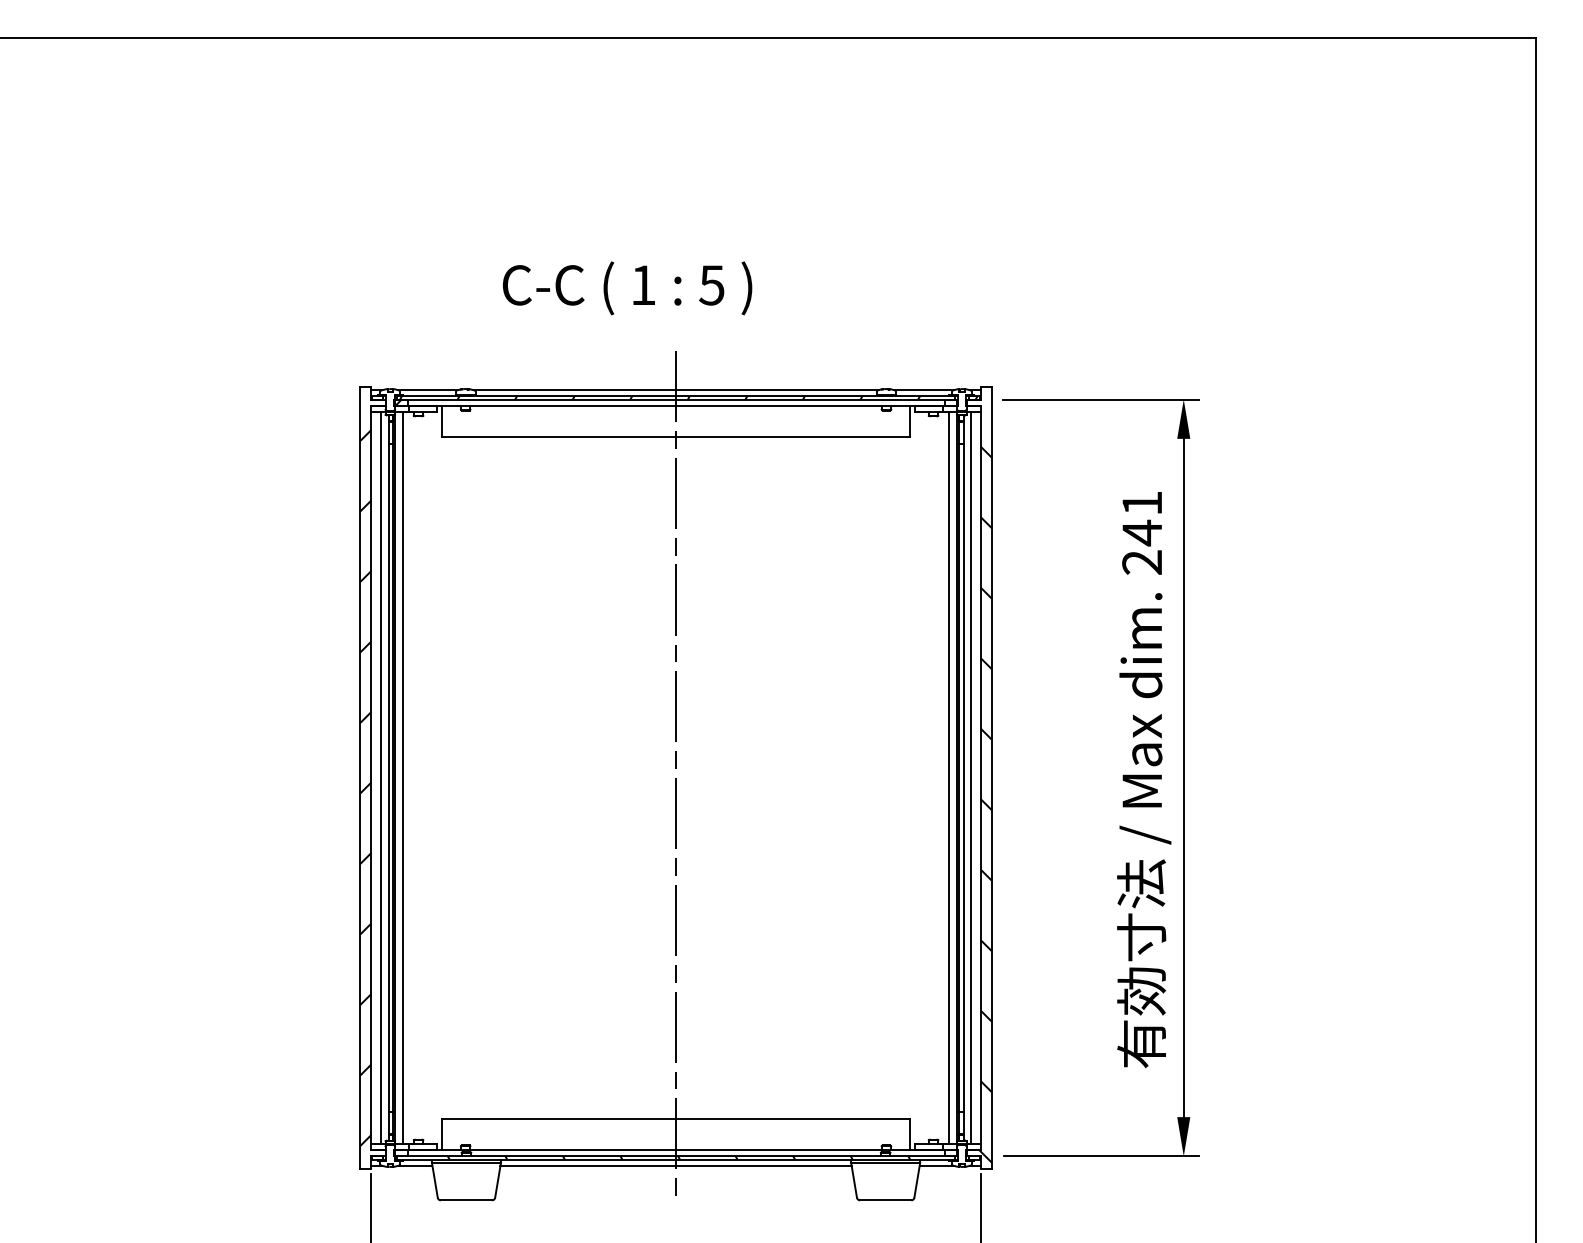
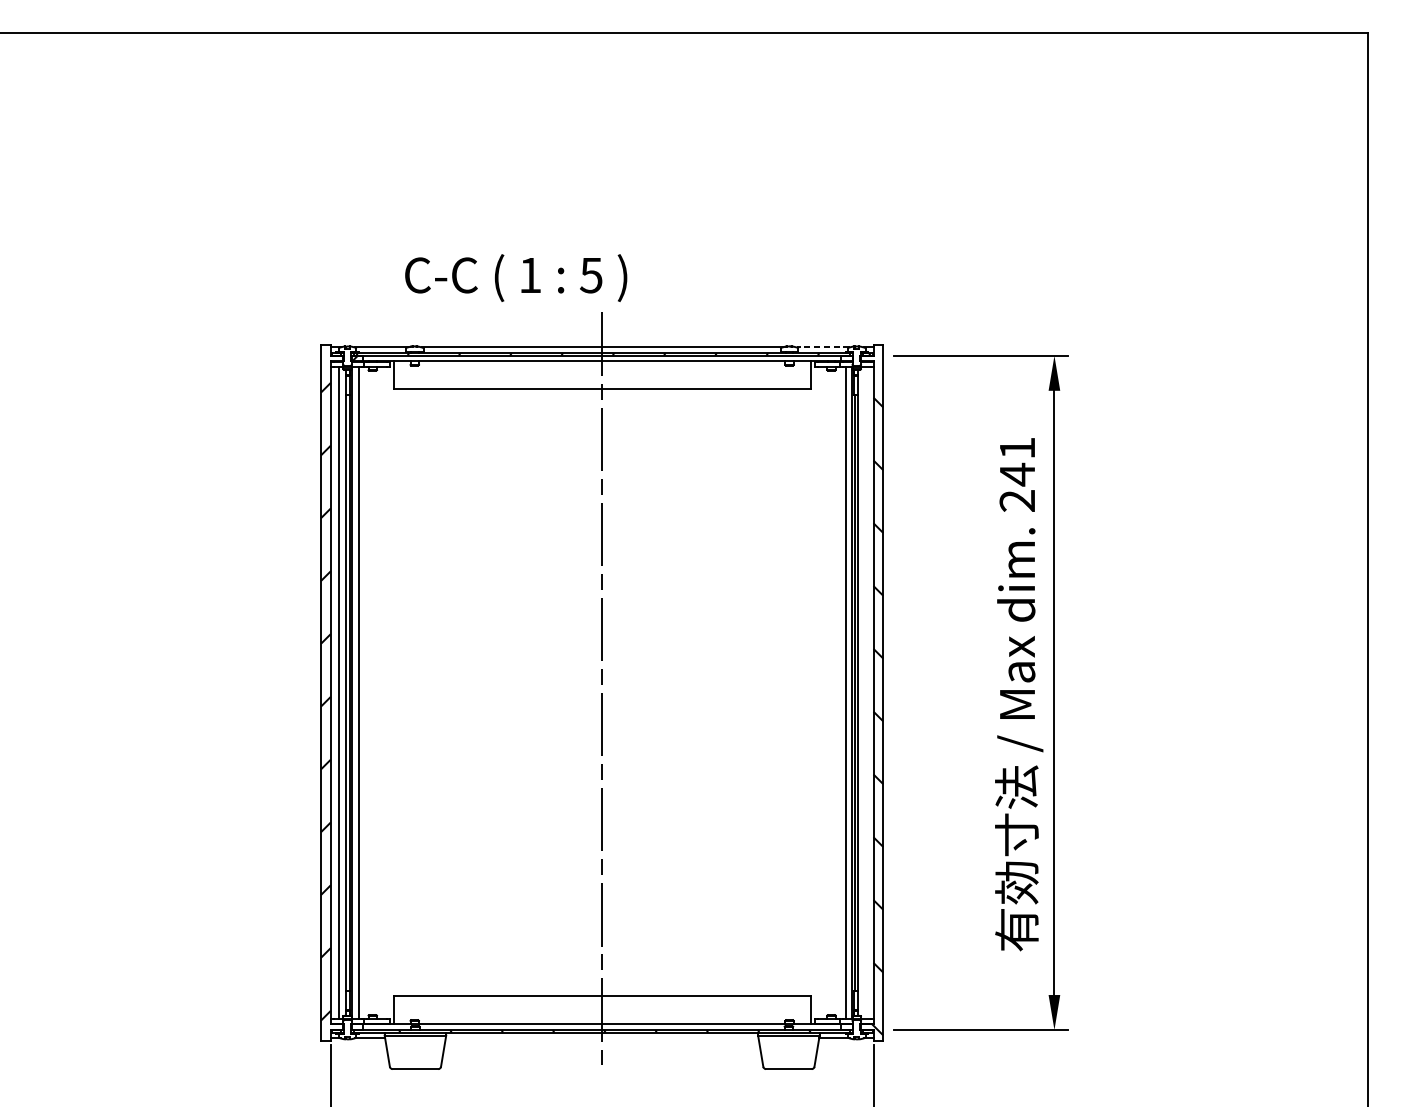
text: (627, 288) -> (516, 278), moved
line: (924, 390) -> (823, 347), solid -> dashed
line: (971, 777) -> (865, 692), removed
line: (675, 1165) -> (601, 1038), removed

